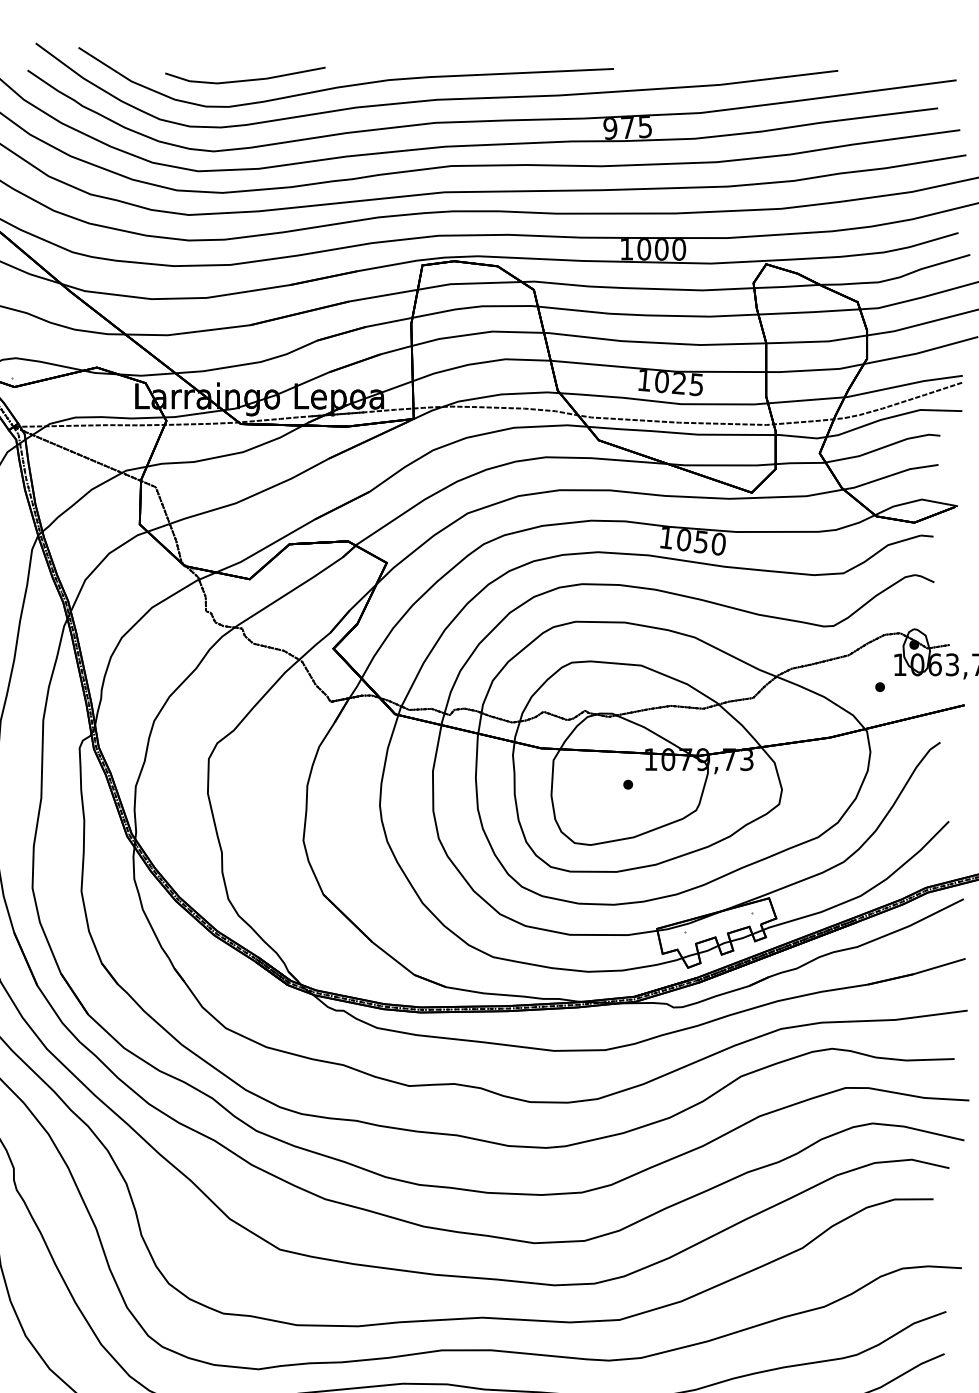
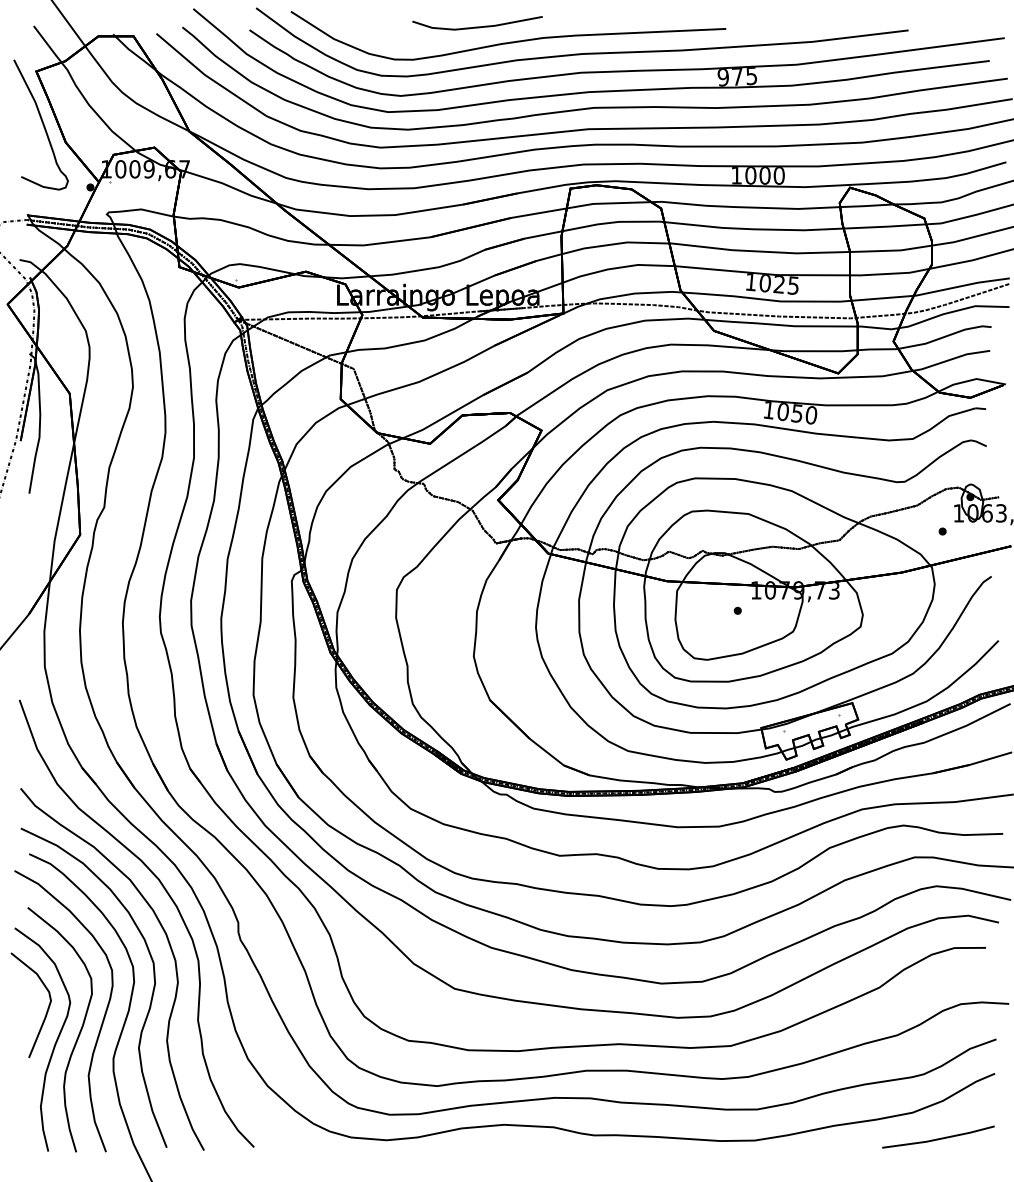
line: (245, 79) -> (477, 26), moved

